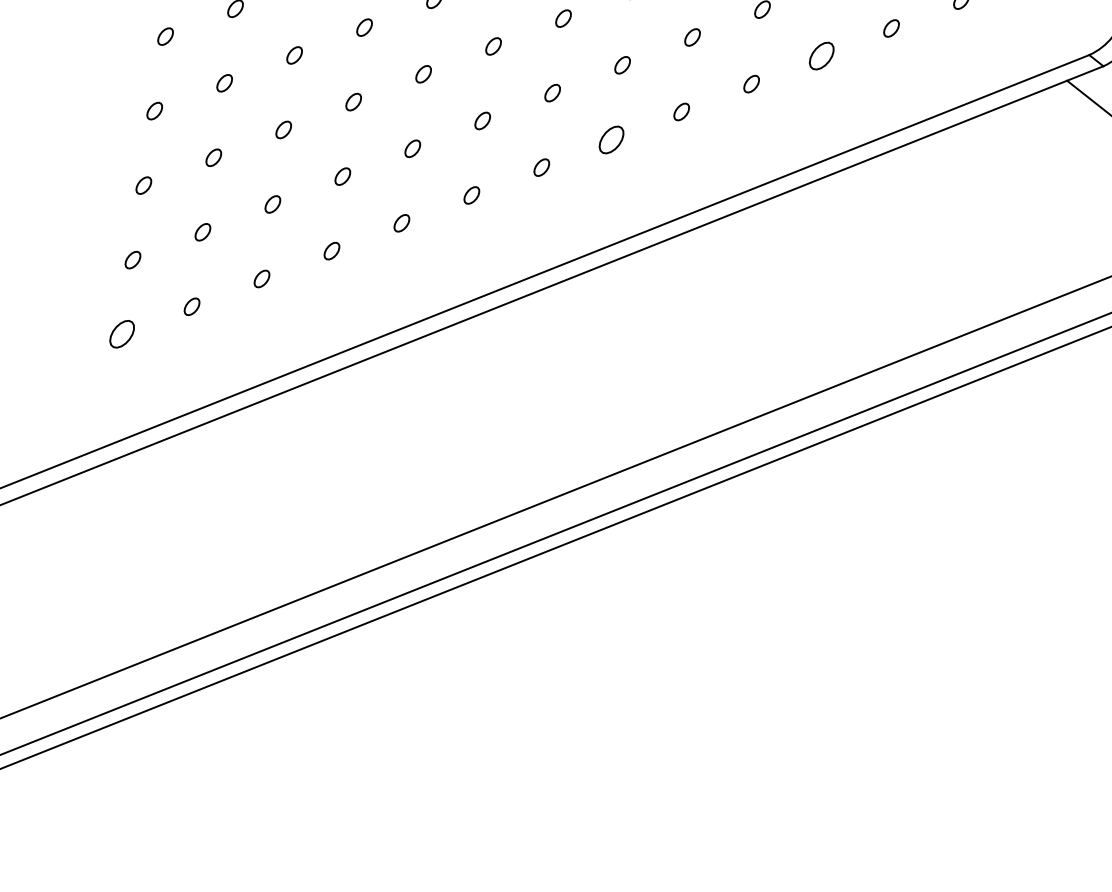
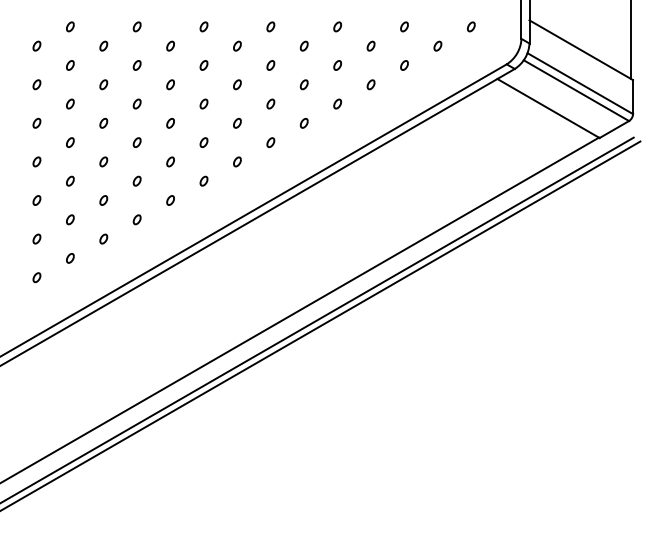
part: (820, 55) -> (370, 84), size x0.62
part: (611, 139) -> (270, 142), size x0.62
part: (121, 334) -> (36, 277), size x0.62

